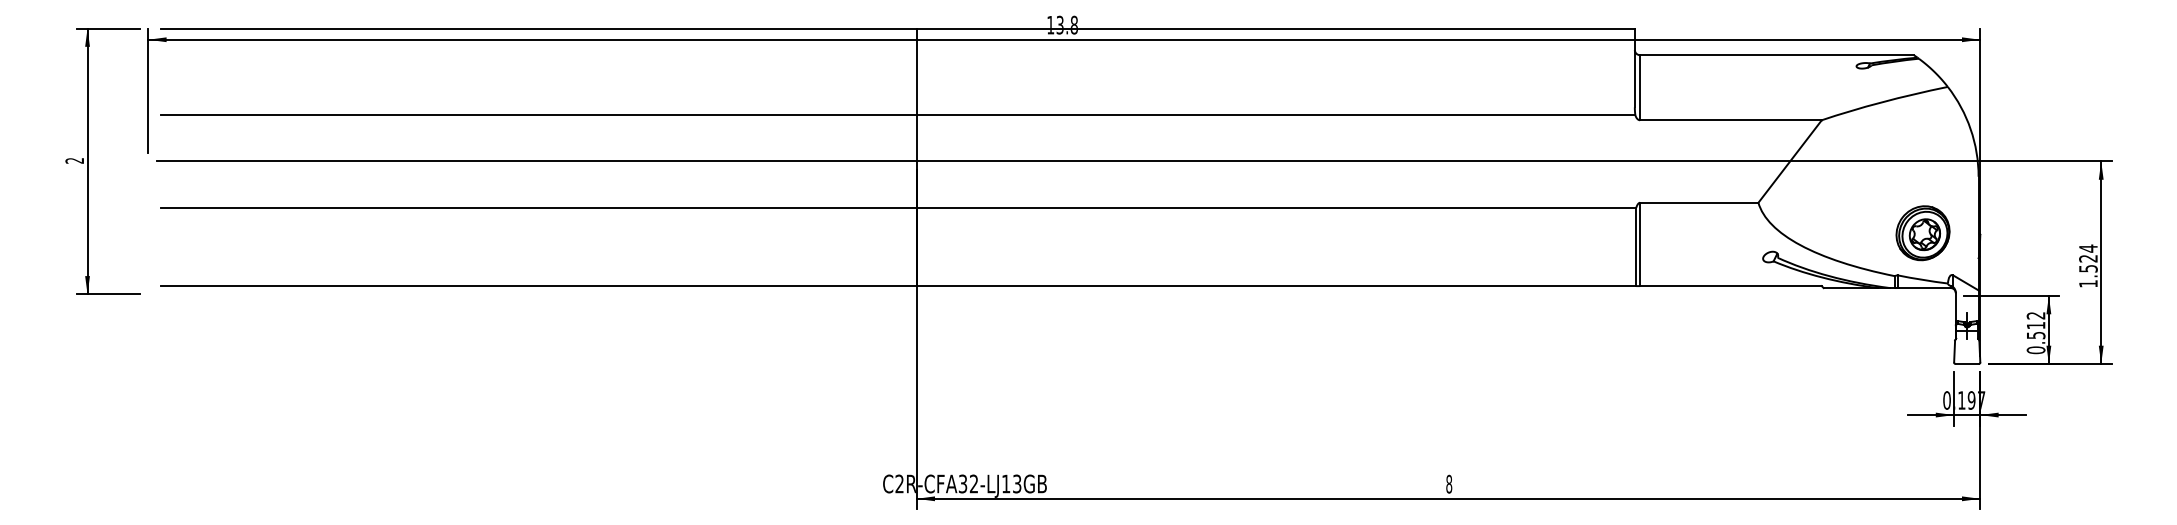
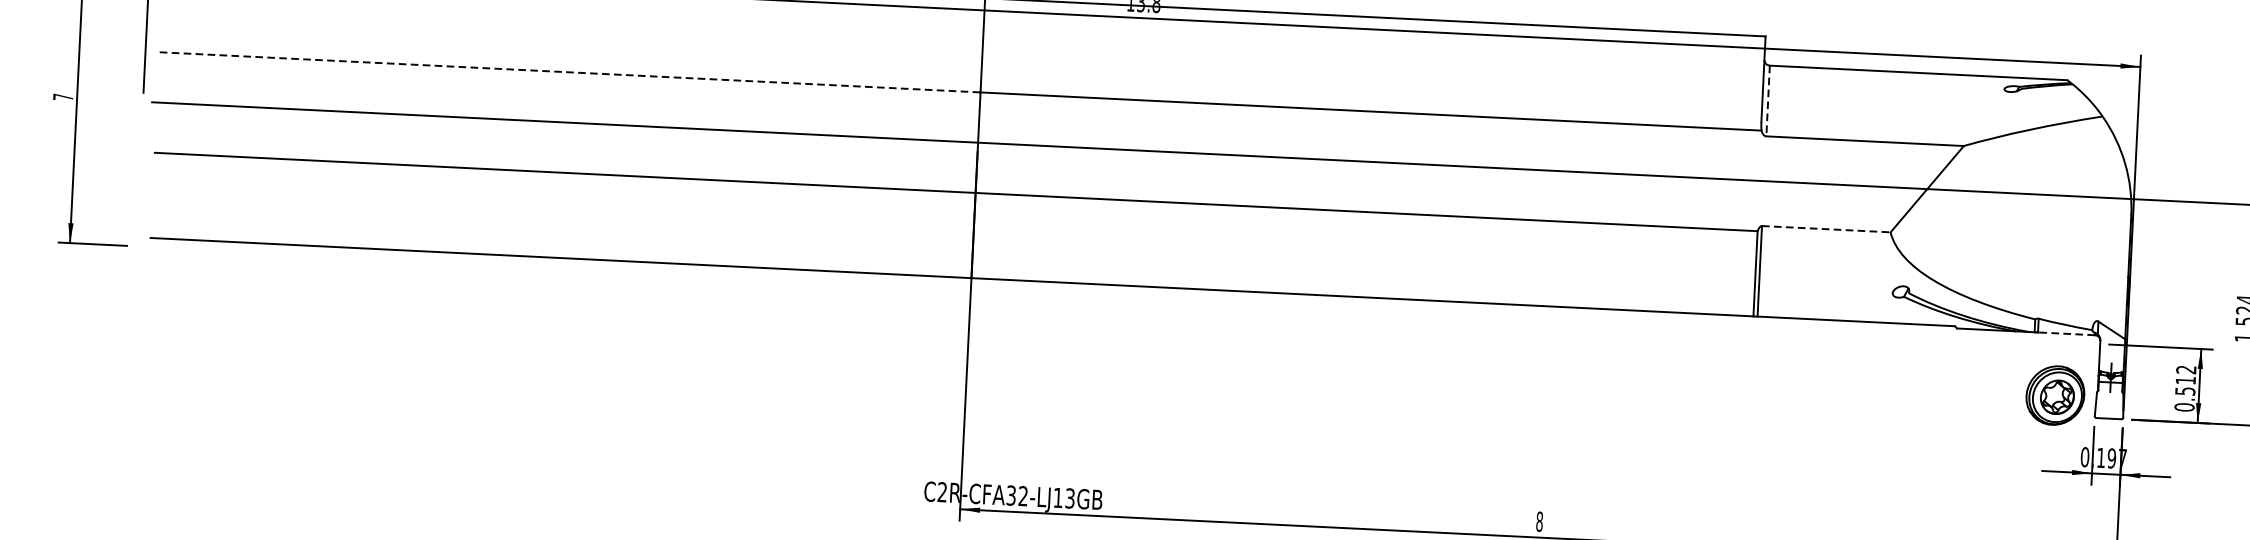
line: (1640, 87) -> (1768, 100), solid -> dashed
line: (539, 115) -> (570, 72), solid -> dashed
text: (74, 160) -> (62, 96), 2 -> 7
line: (1699, 202) -> (1826, 228), solid -> dashed
part: (1922, 233) -> (2054, 395), moved
line: (1924, 288) -> (2066, 334), solid -> dashed

